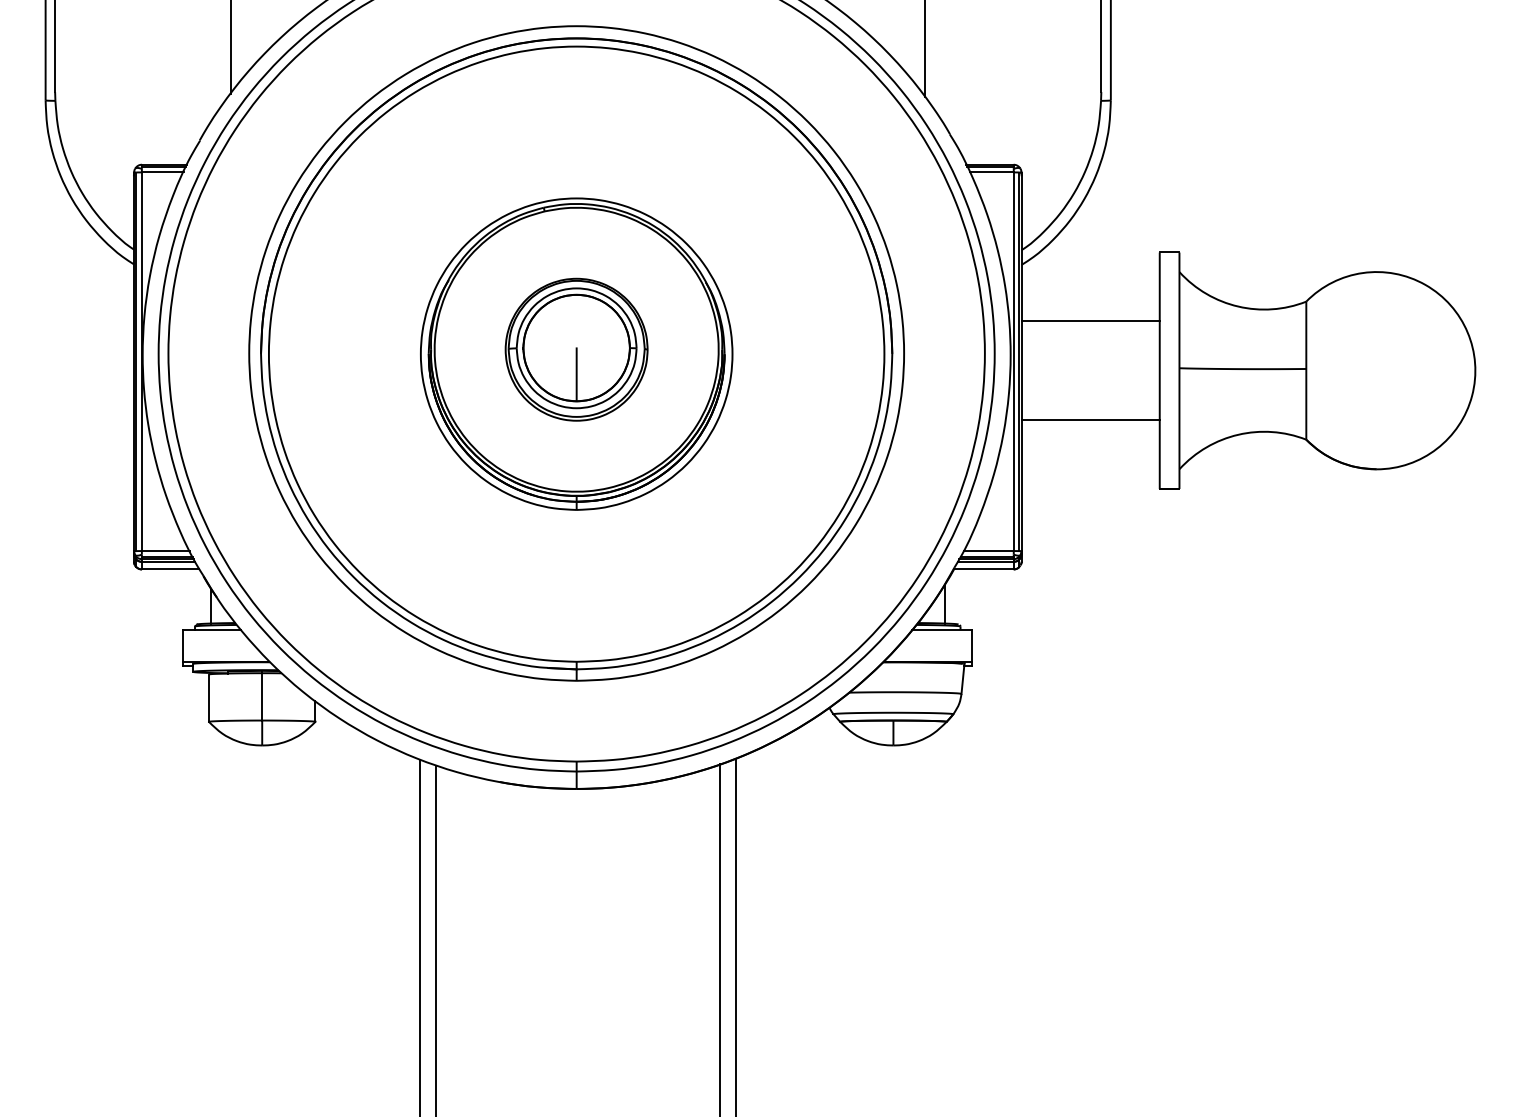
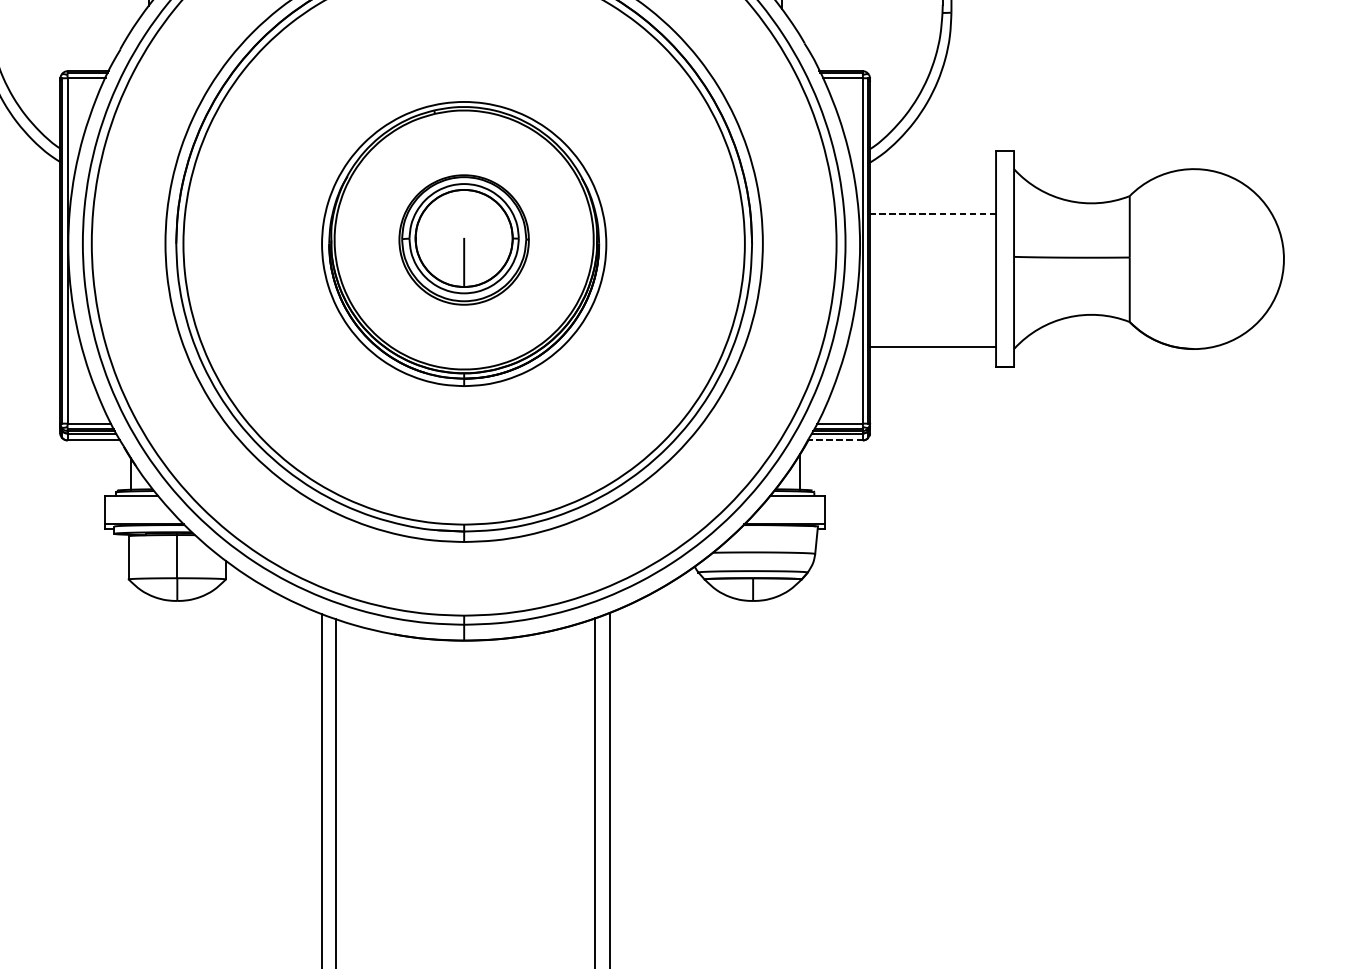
line: (1090, 321) -> (932, 214), solid -> dashed
line: (1090, 419) -> (932, 346), moved
line: (983, 569) -> (835, 440), solid -> dashed

